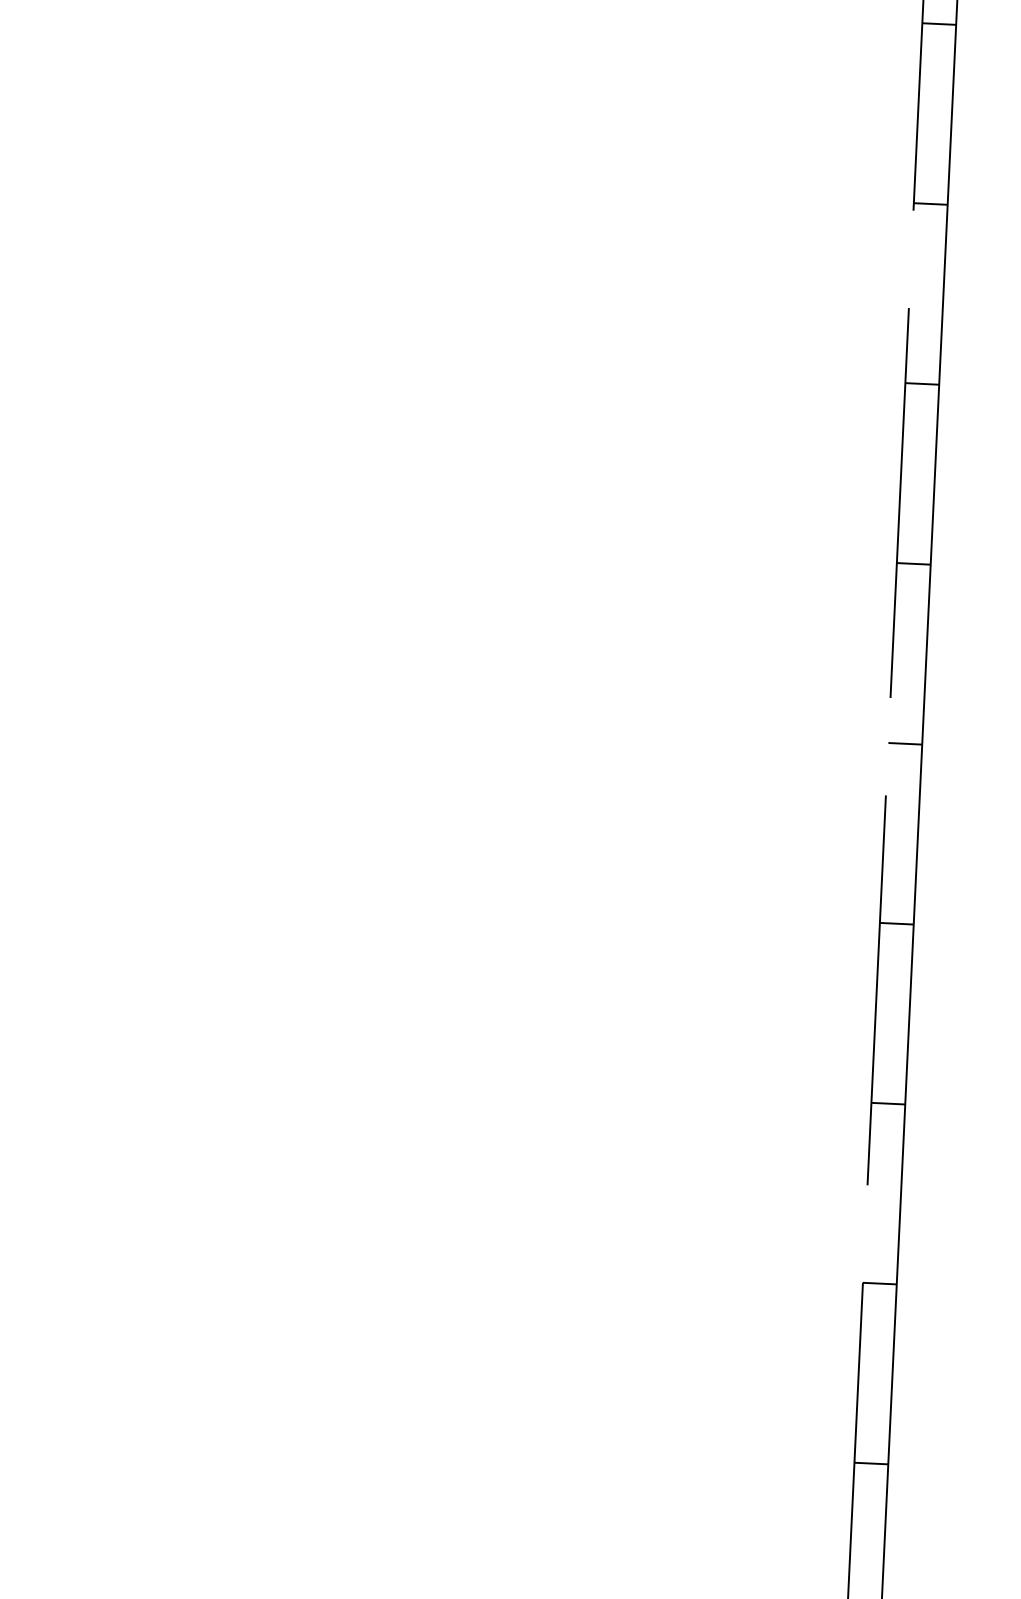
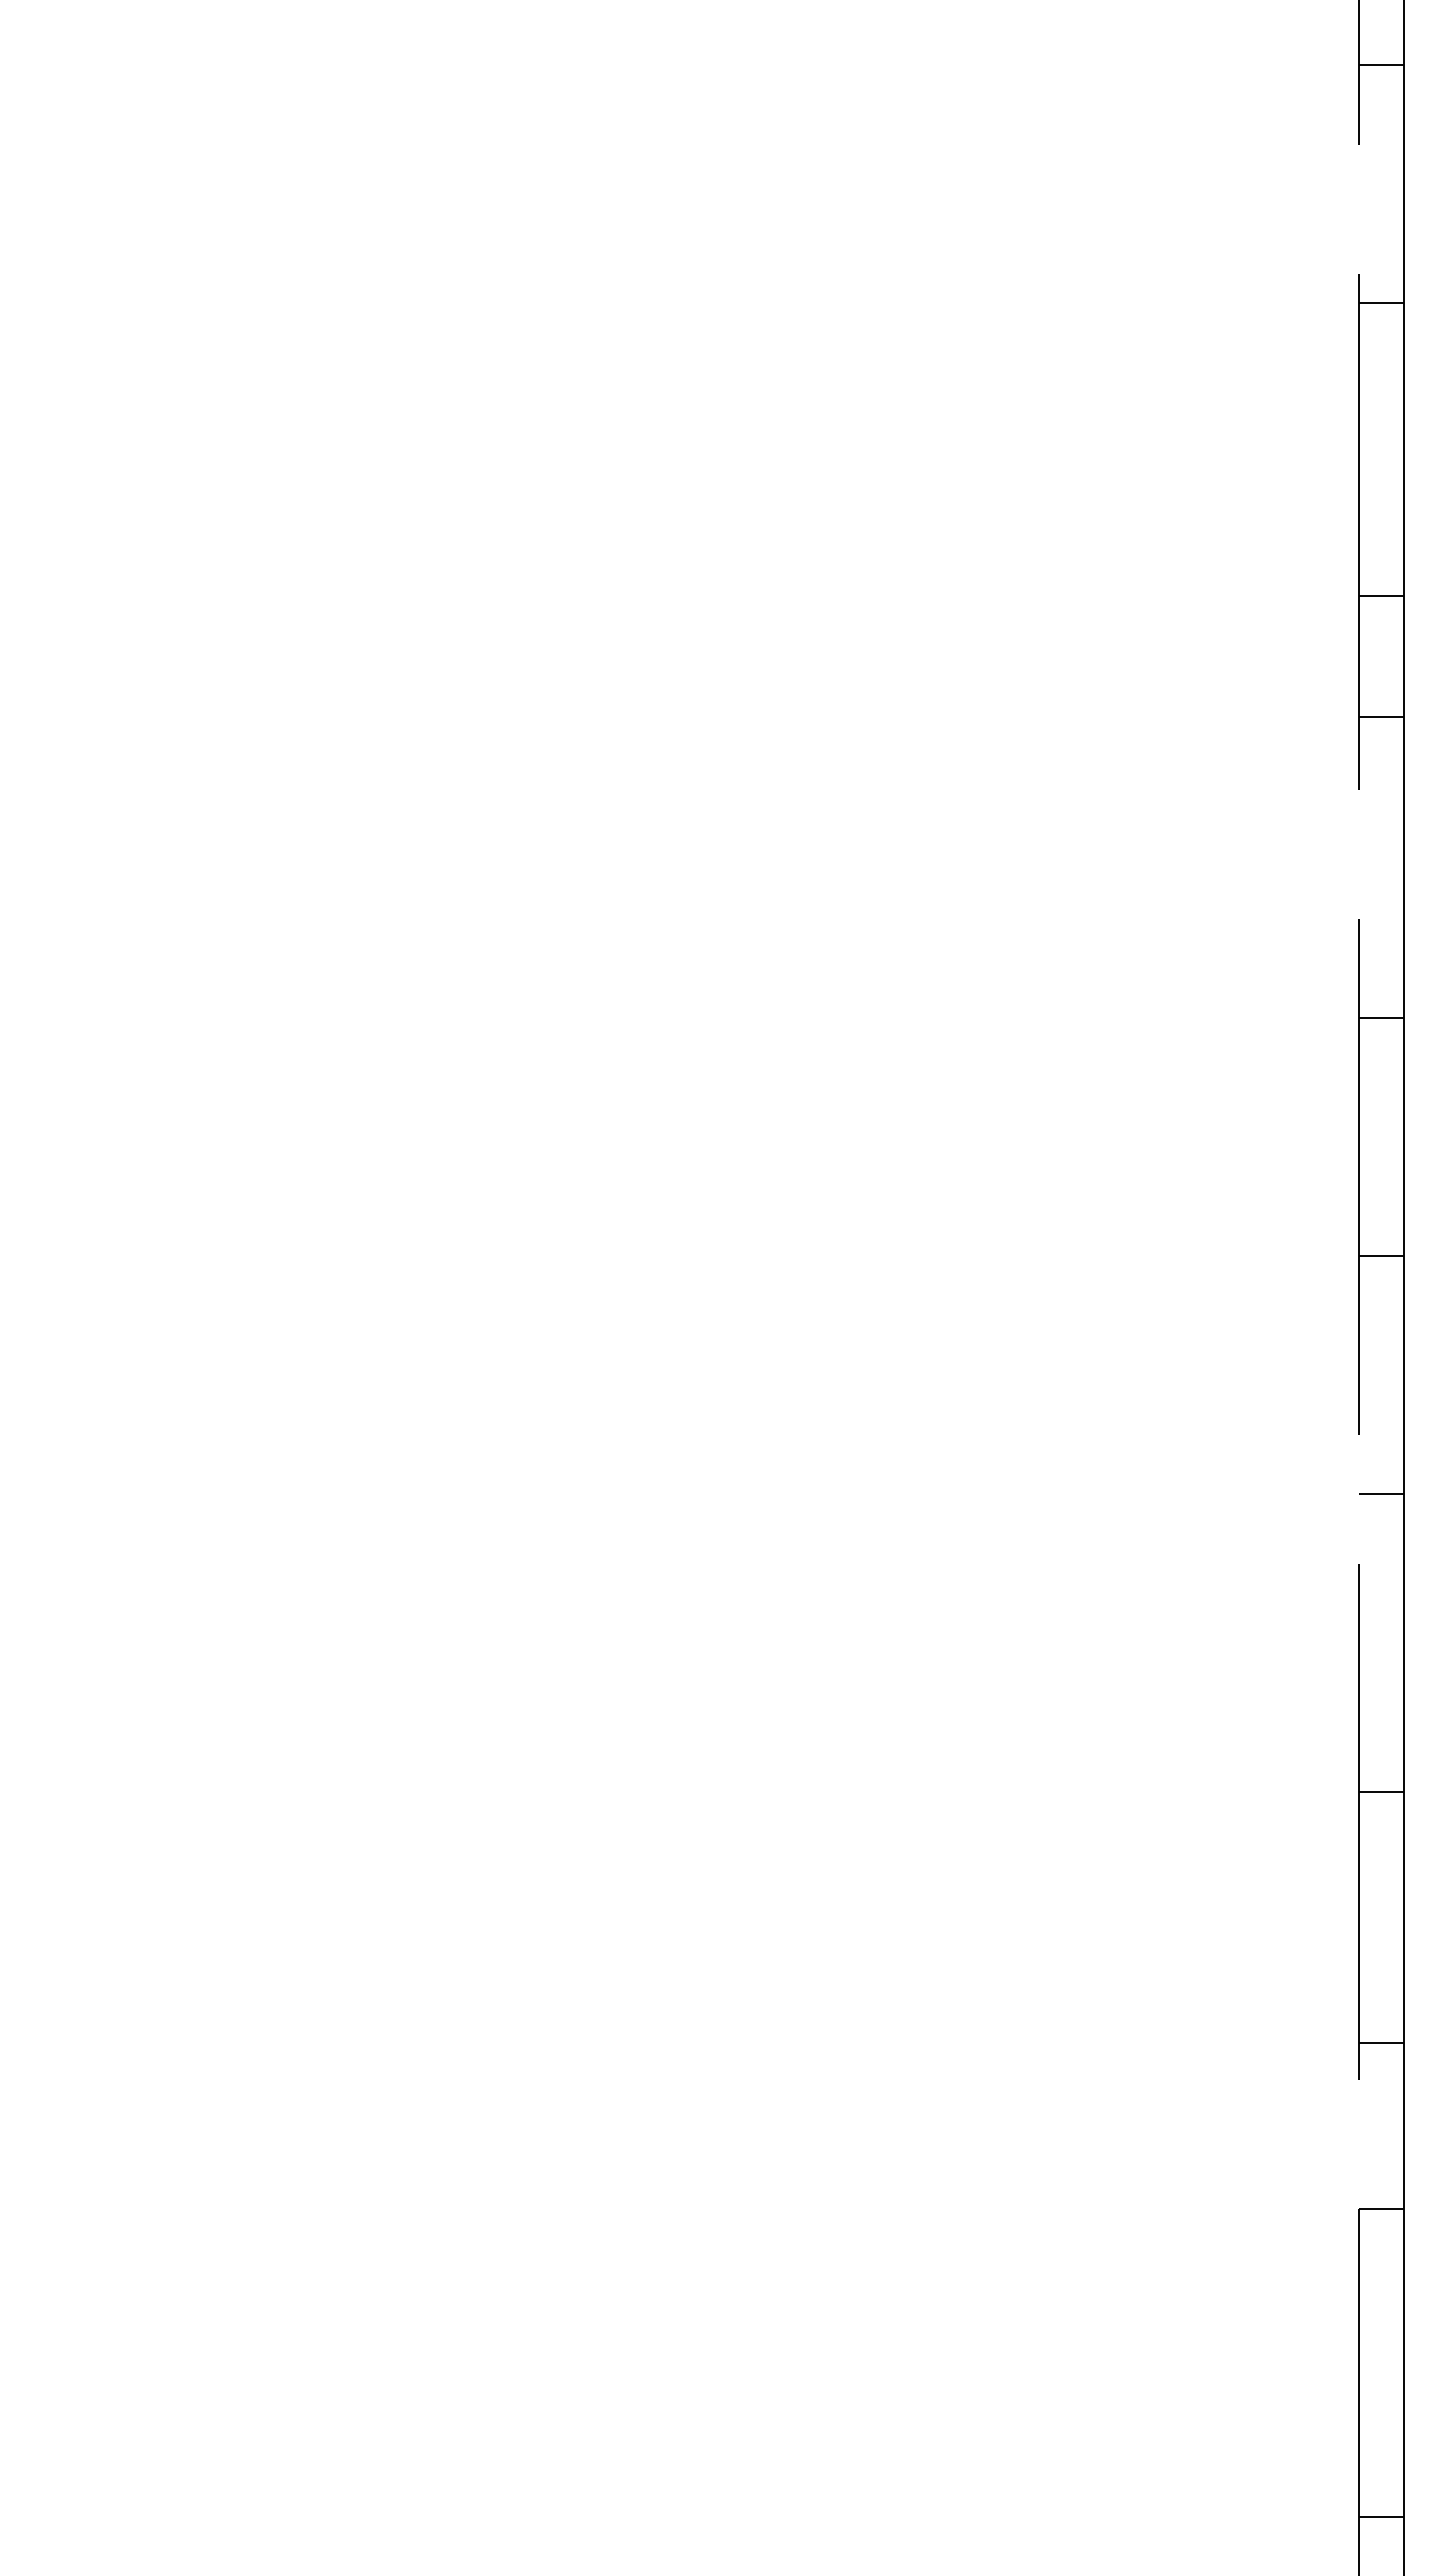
line: (938, 23) -> (1380, 595), moved
line: (930, 203) -> (1380, 716), moved
line: (896, 923) -> (1380, 1792), moved
line: (887, 1103) -> (1380, 2042), moved
line: (870, 1463) -> (1380, 2516), moved

